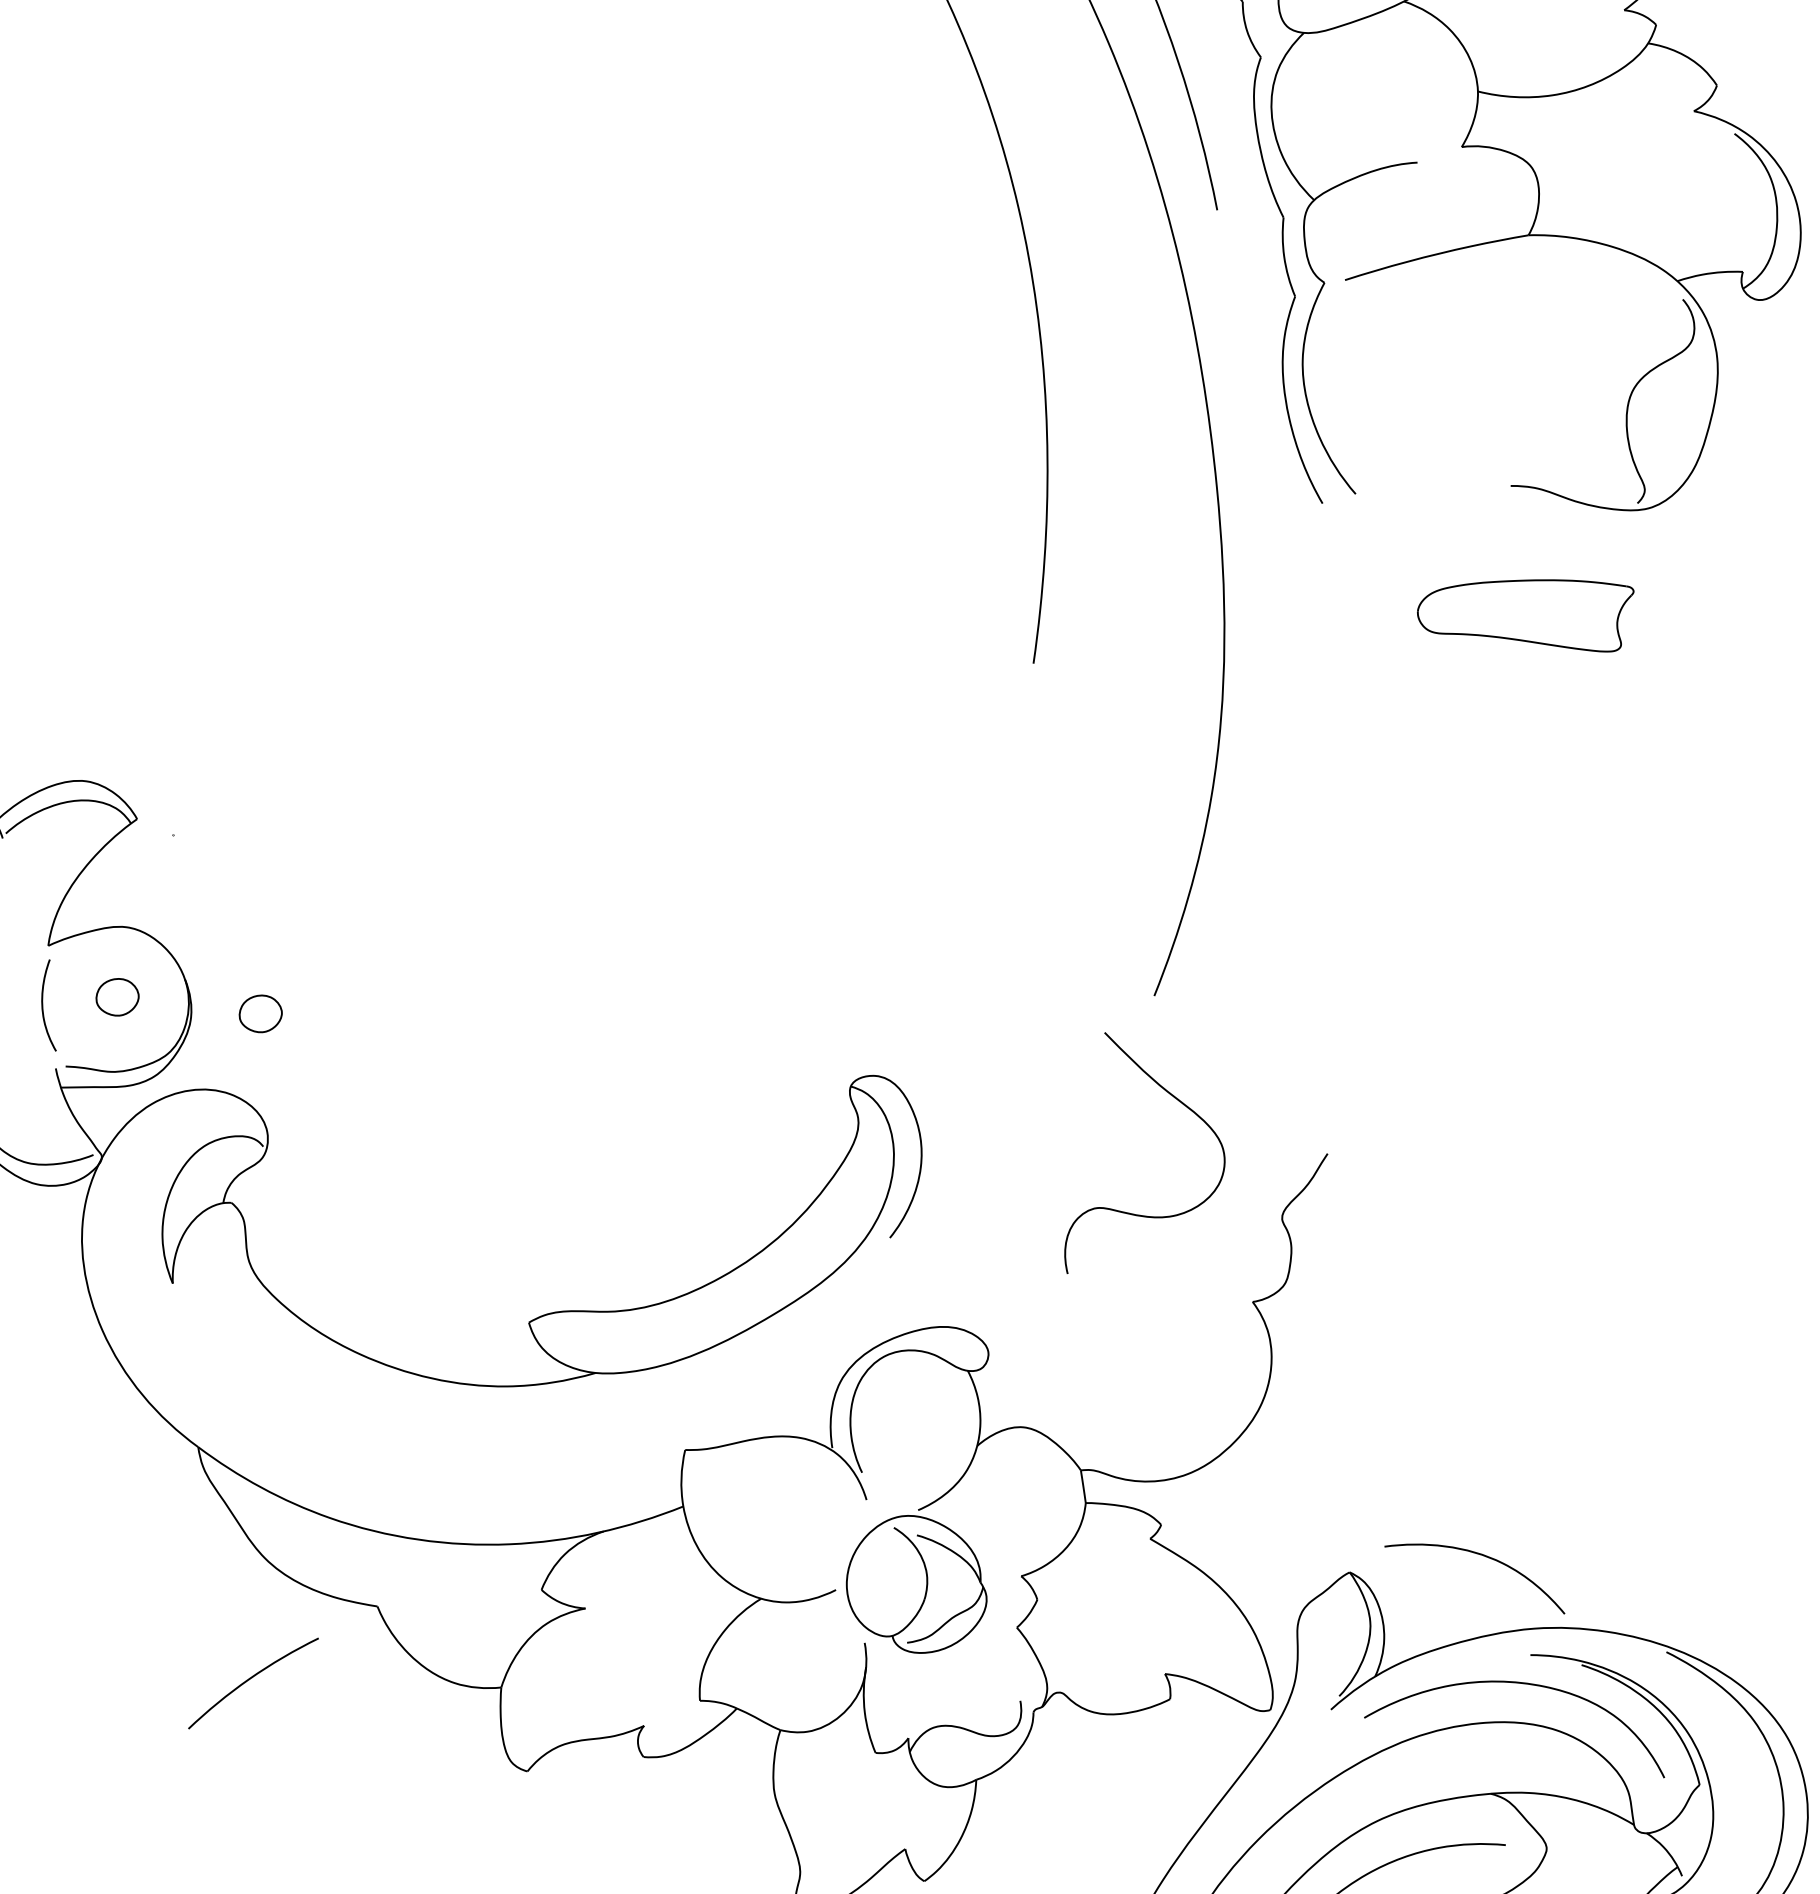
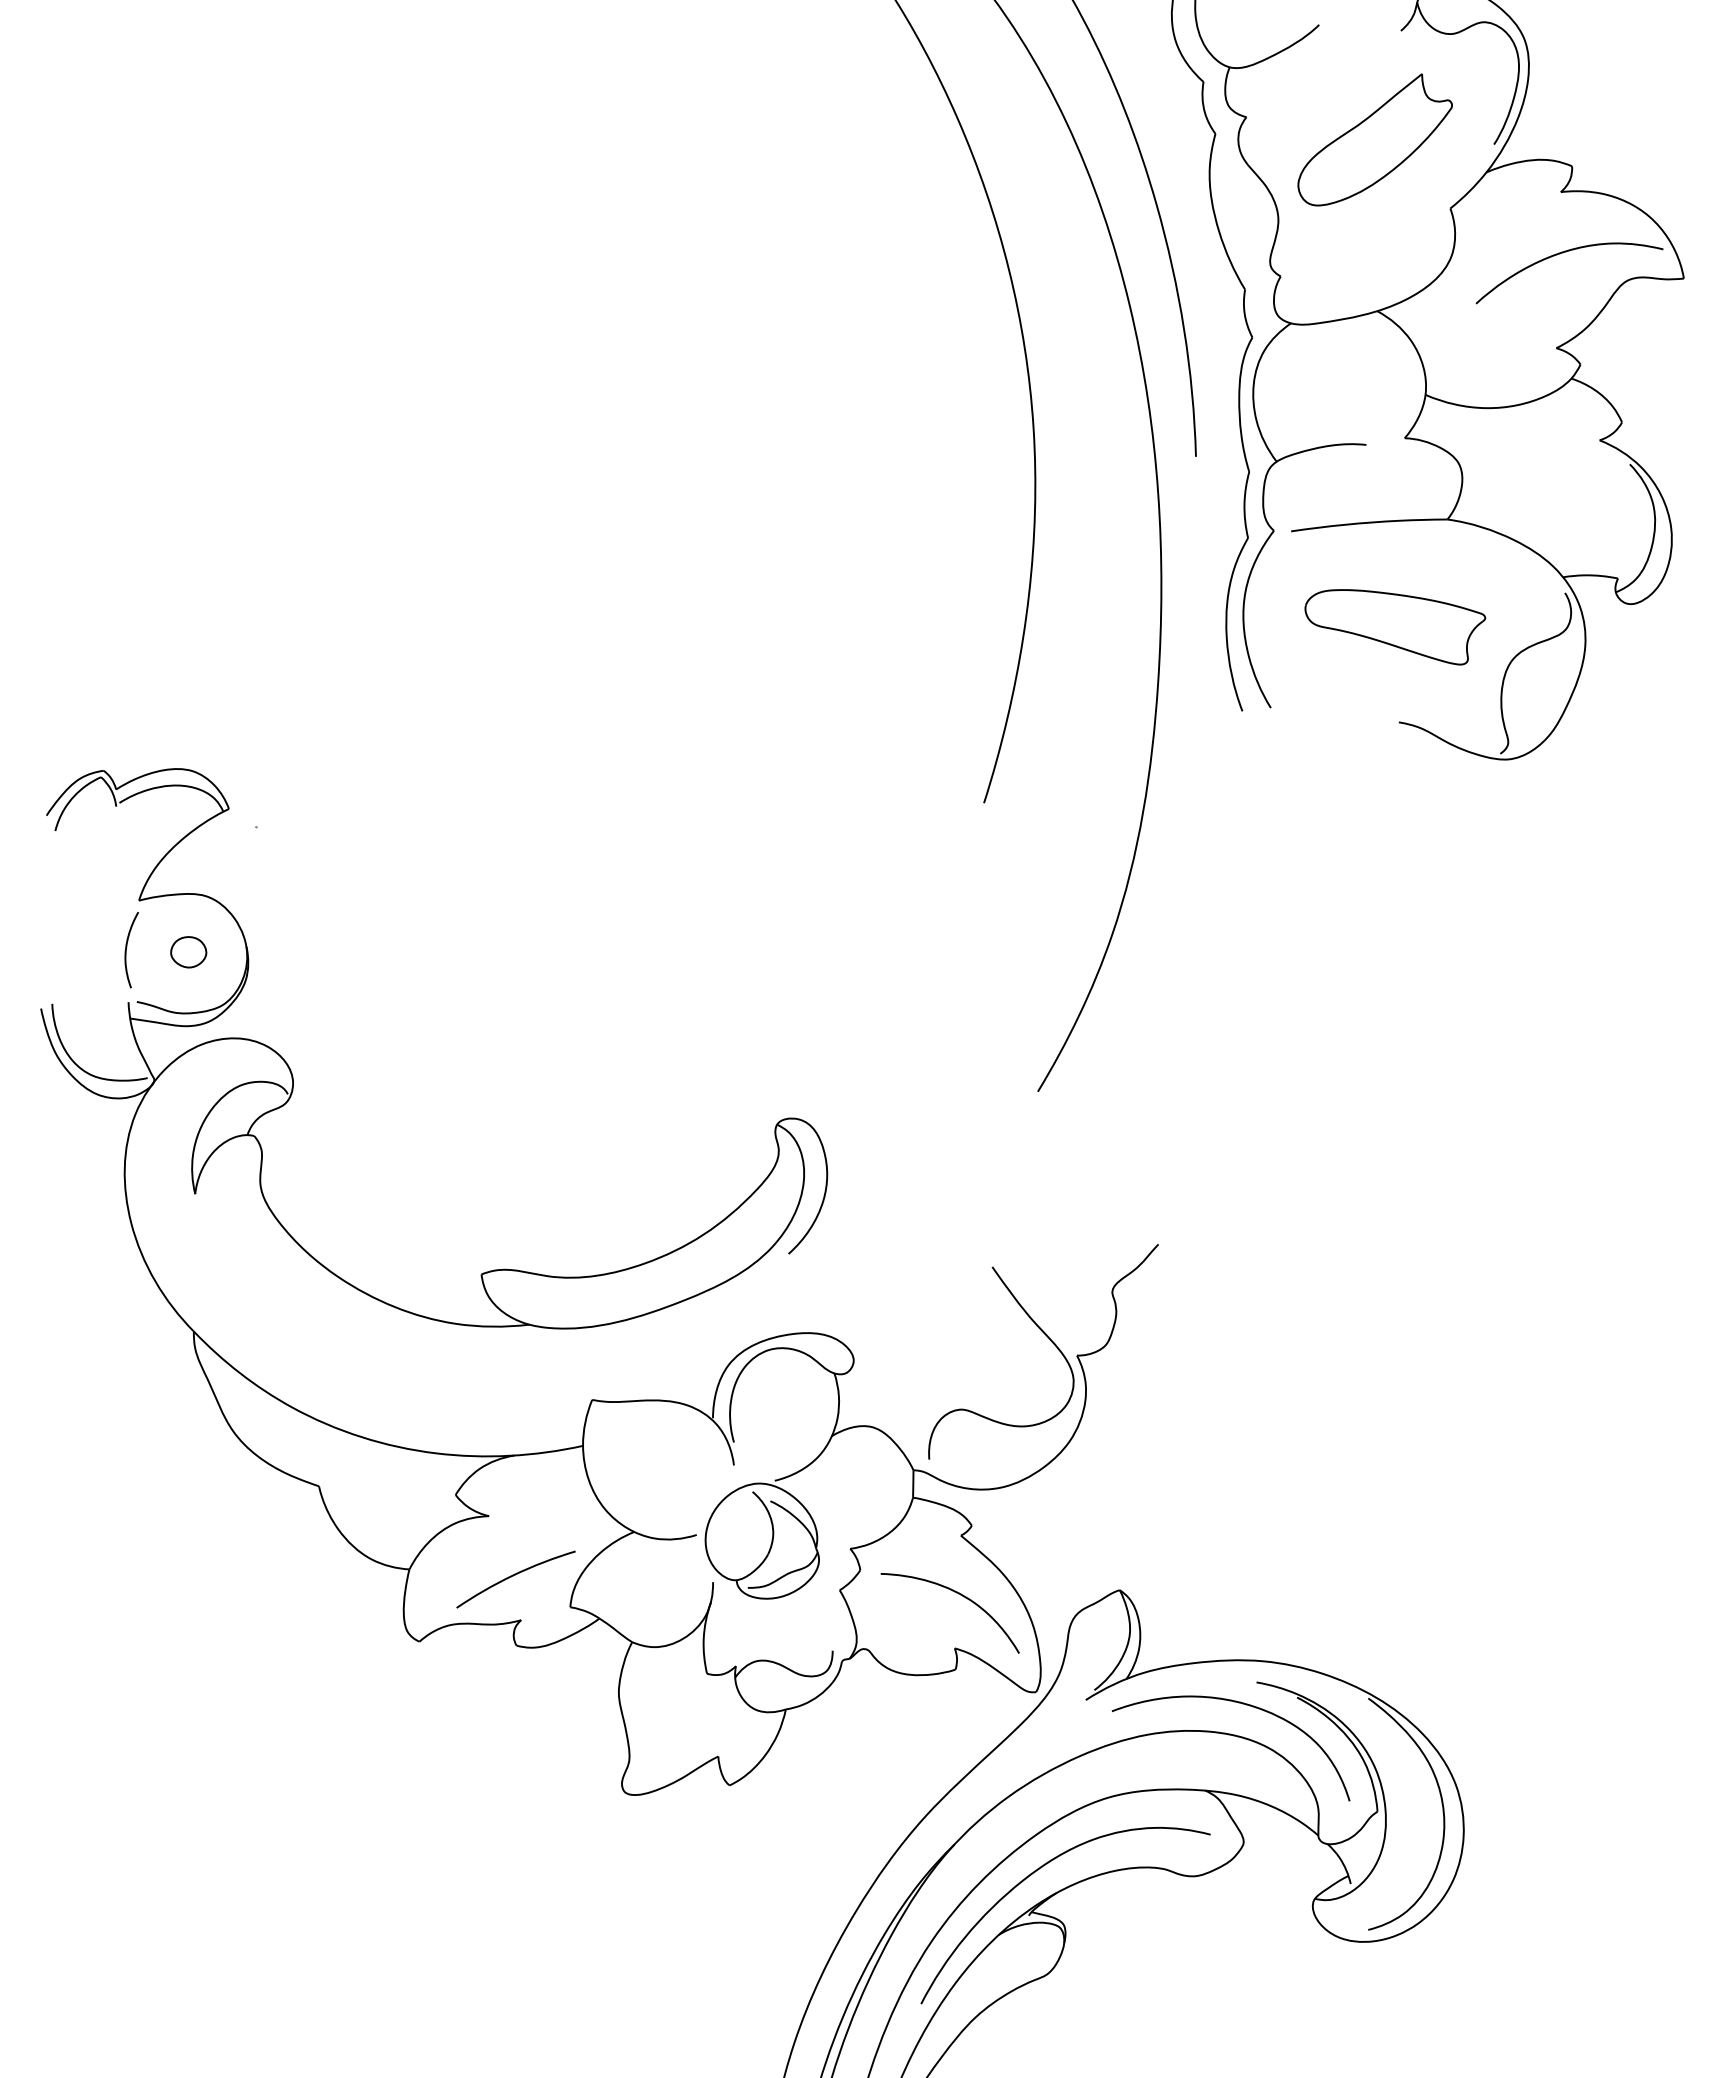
part: (1528, 619) -> (1395, 627), moved
part: (260, 1014) -> (303, 985), removed
curve: (1170, 1095) -> (1037, 1327), moved
curve: (1480, 1555) -> (958, 1594), moved
curve: (249, 1680) -> (513, 1576), moved

